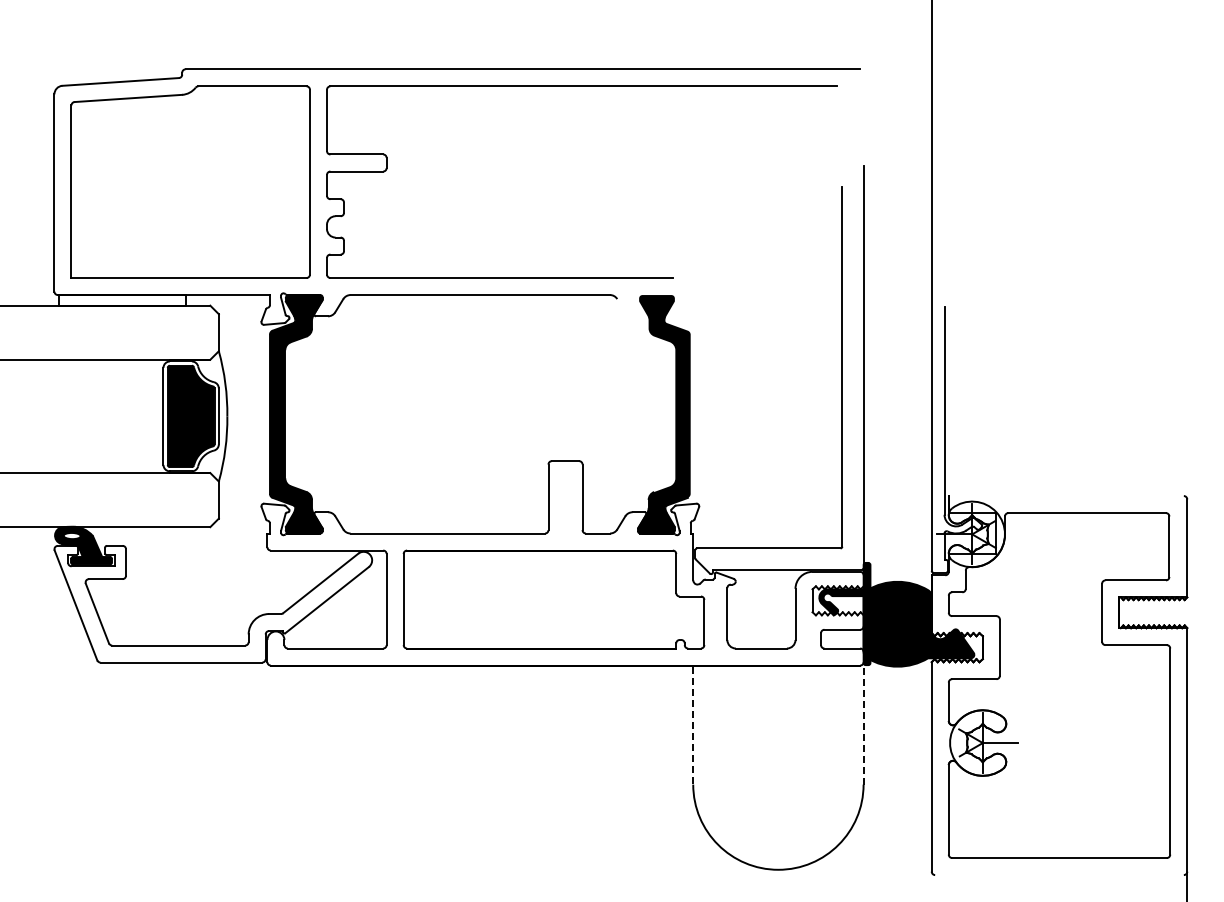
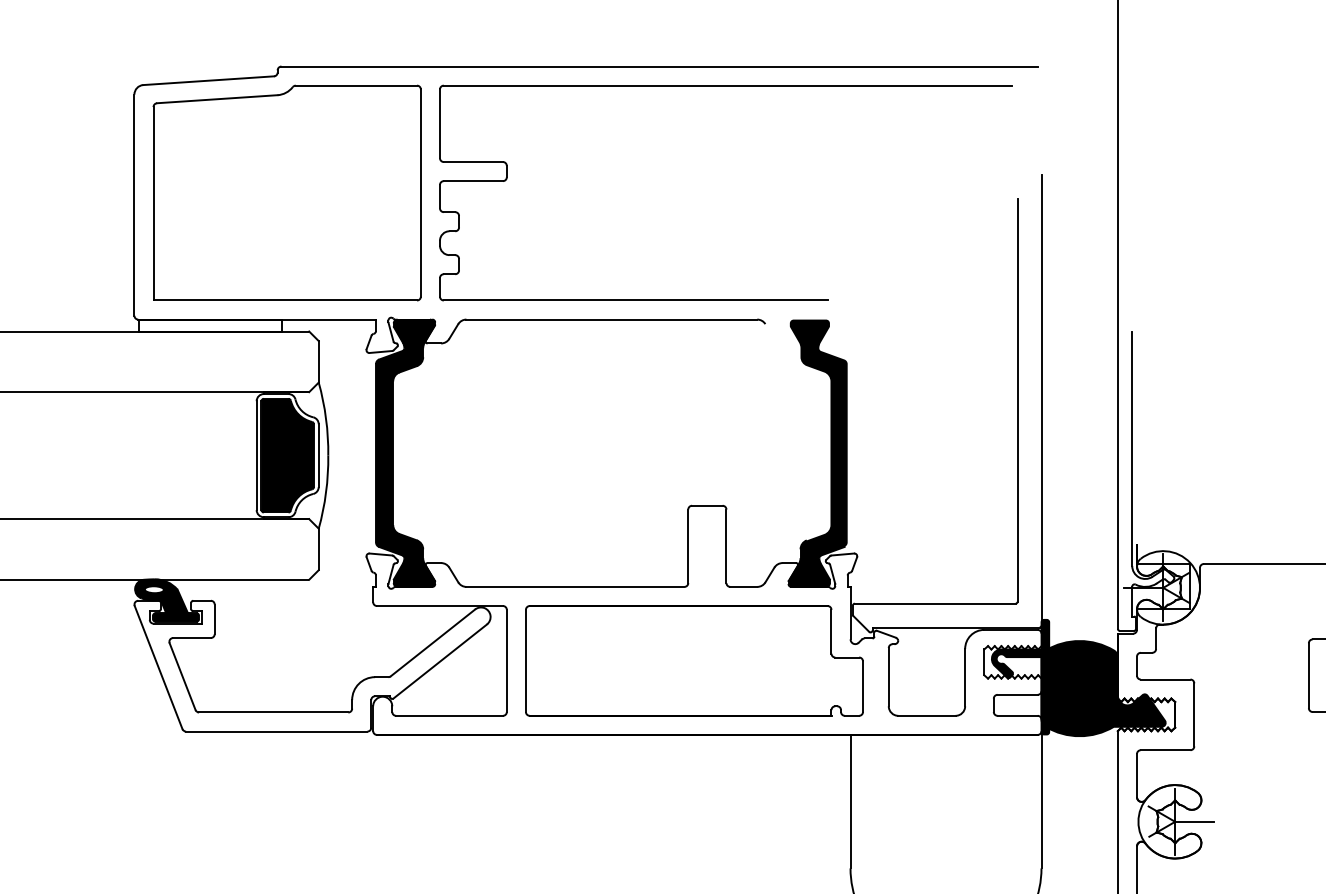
line: (863, 724) -> (1041, 801), dashed -> solid
line: (693, 726) -> (850, 803), dashed -> solid

